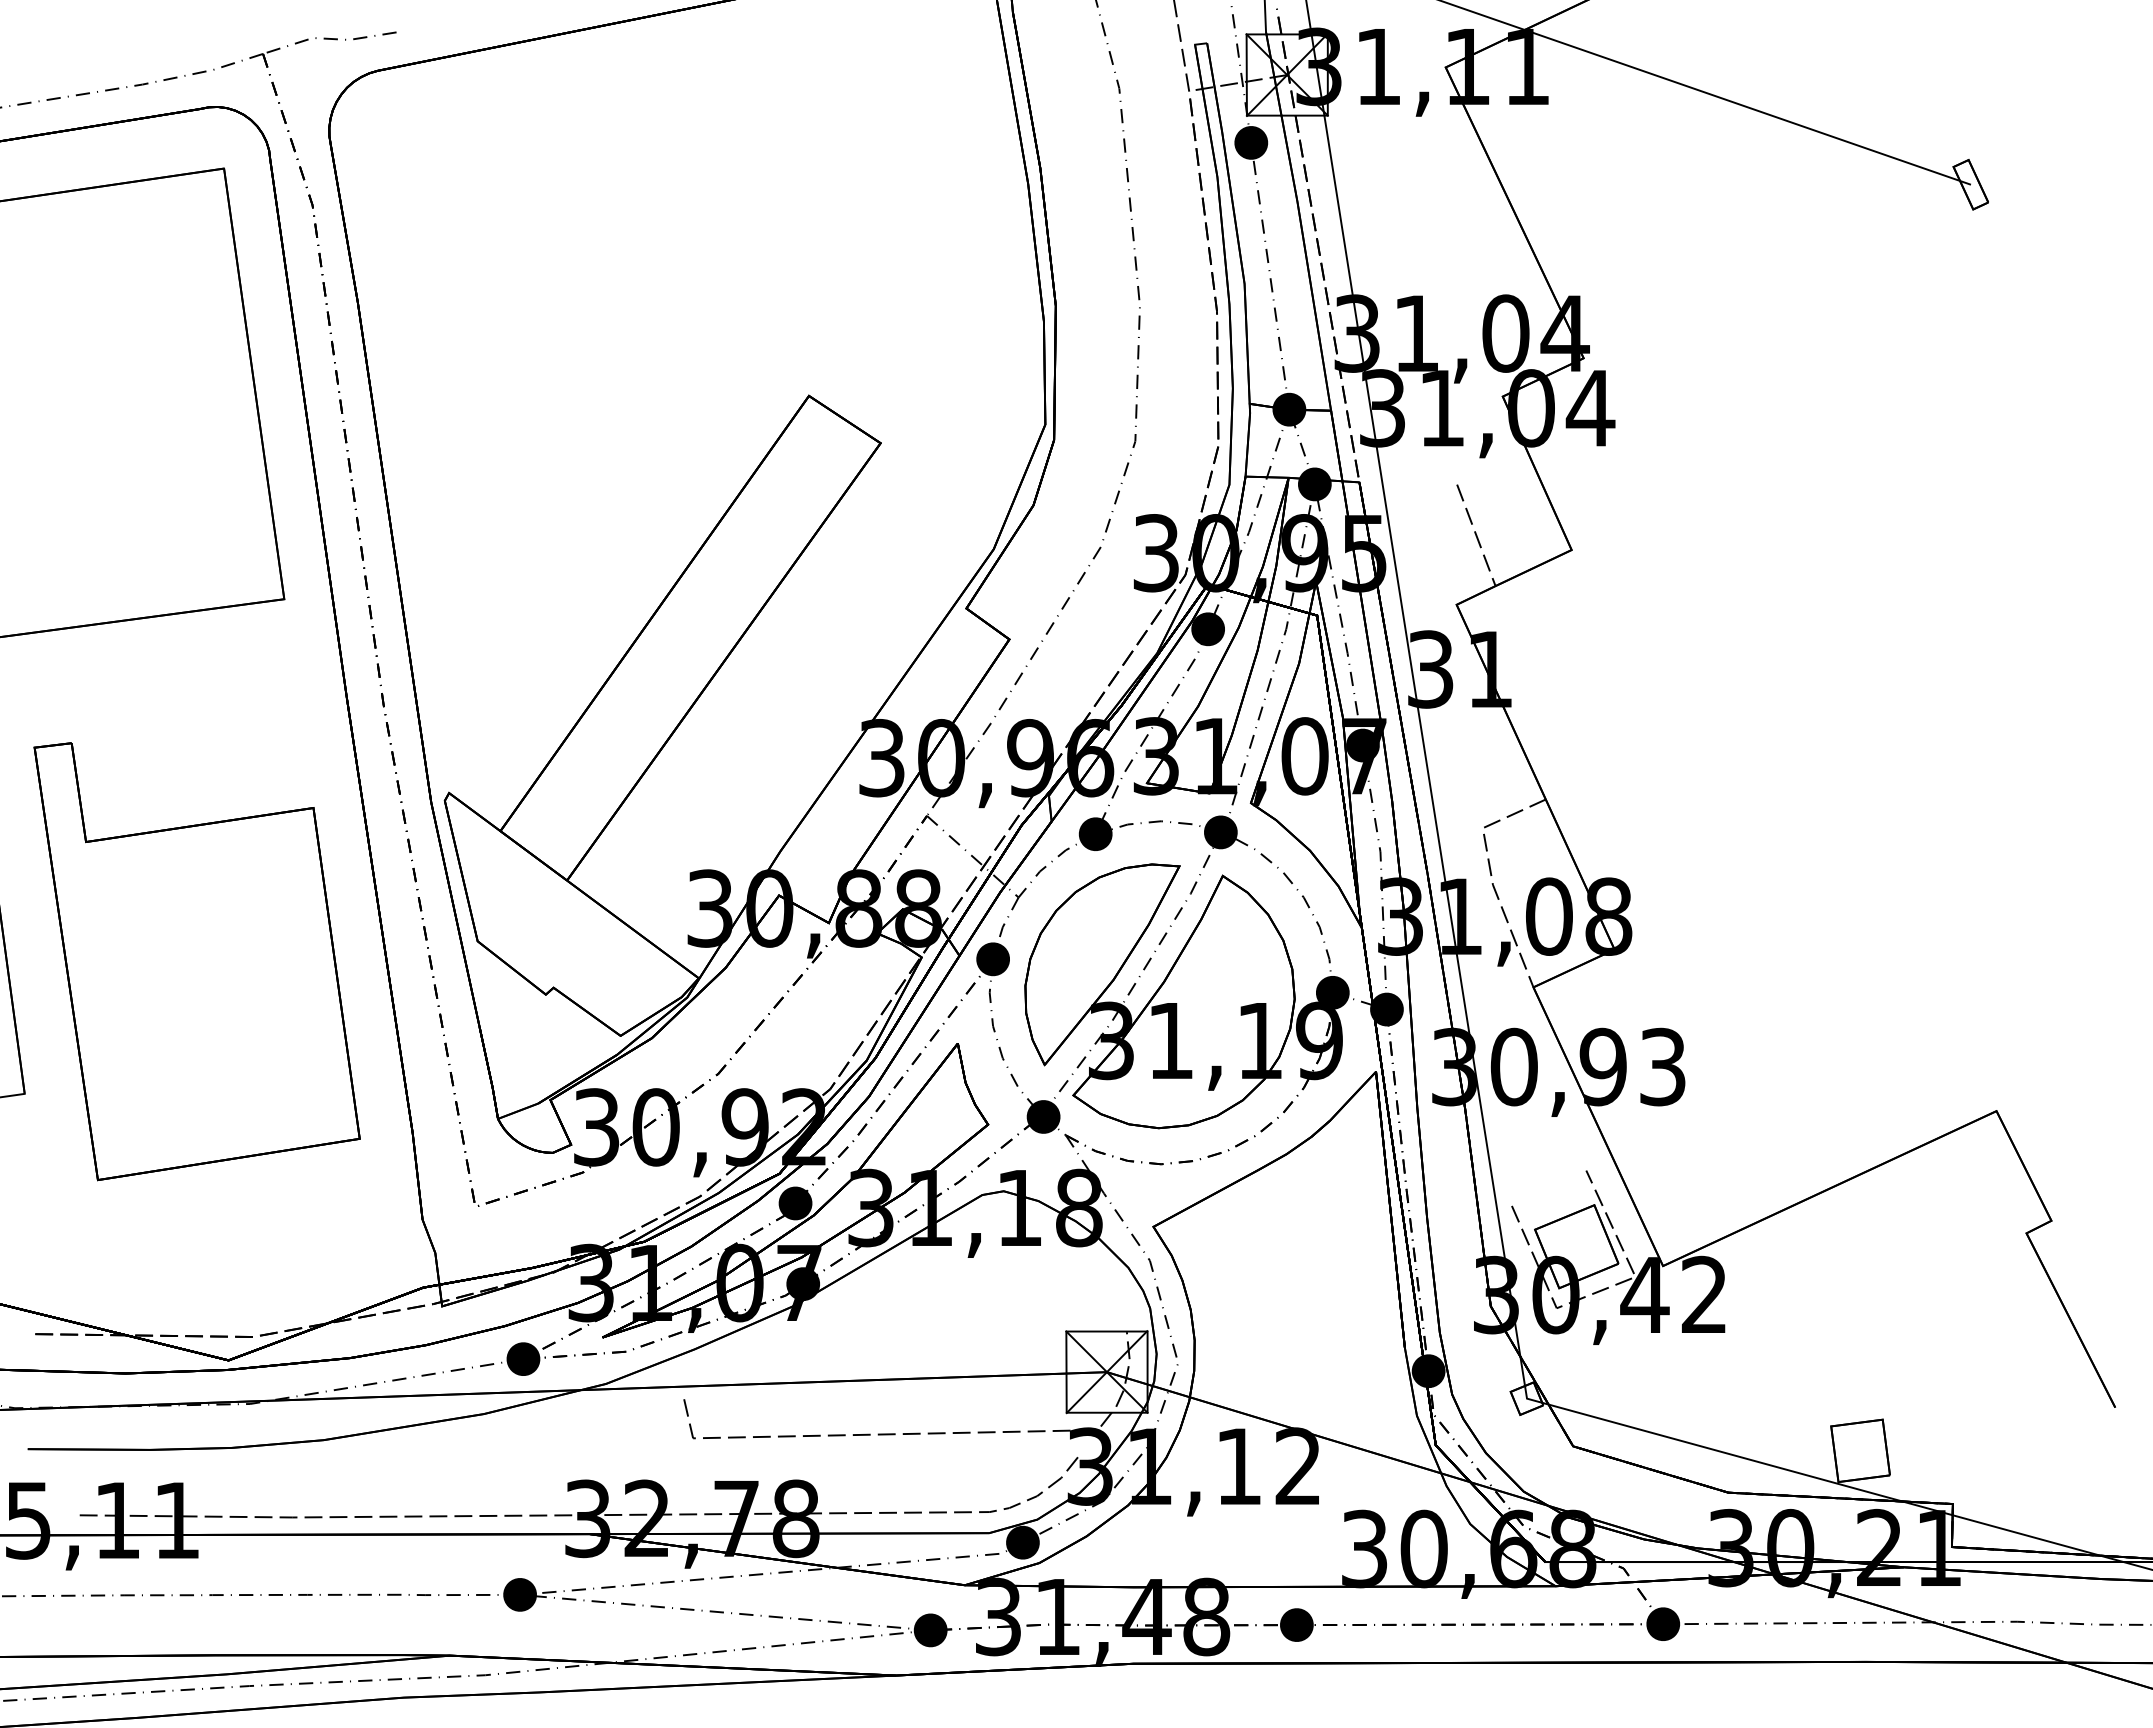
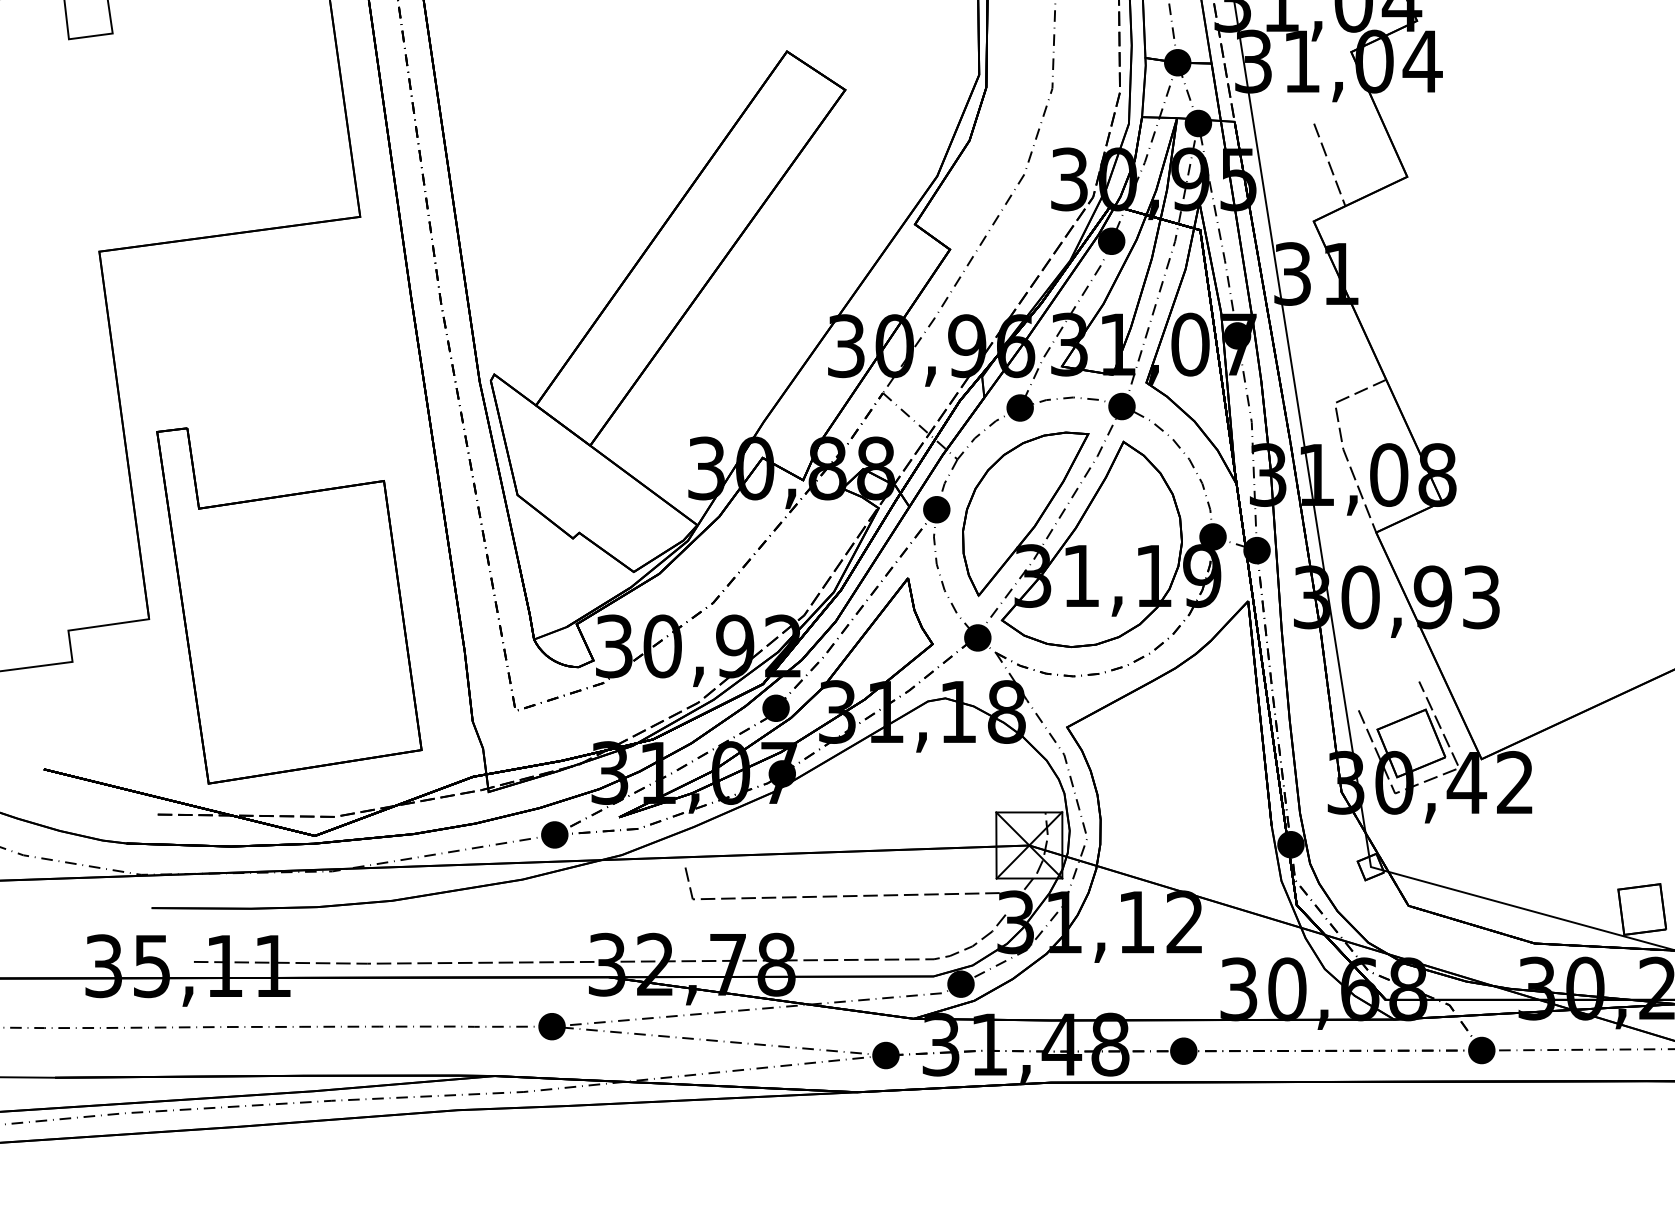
part: (196, 961) -> (288, 605), moved

